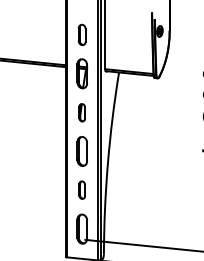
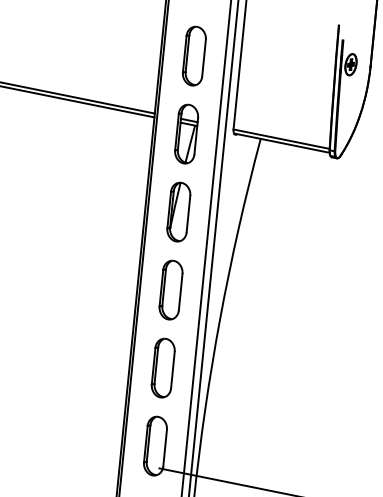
part: (81, 34) -> (192, 55), size x1.43
part: (81, 112) -> (177, 211), size x1.67
part: (81, 189) -> (161, 366), size x1.67

